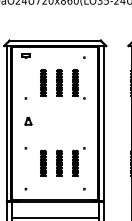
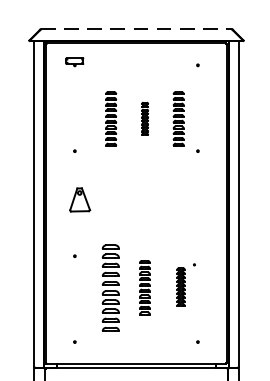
line: (55, 40) -> (136, 29), solid -> dashed
part: (59, 82) -> (145, 117), size x0.6
part: (28, 120) -> (80, 197), size x1.6
part: (78, 161) -> (185, 283), size x0.7
part: (43, 162) -> (111, 285), size x1.6

